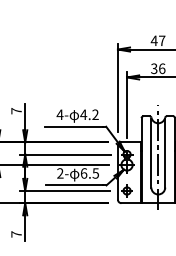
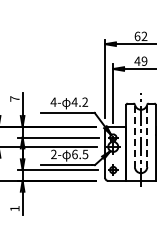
text: (157, 40) -> (140, 36), 47 -> 62
text: (157, 67) -> (140, 60), 36 -> 49
line: (150, 153) -> (134, 136), solid -> dashed
line: (165, 153) -> (147, 136), solid -> dashed
text: (16, 234) -> (14, 208), 7 -> 1

